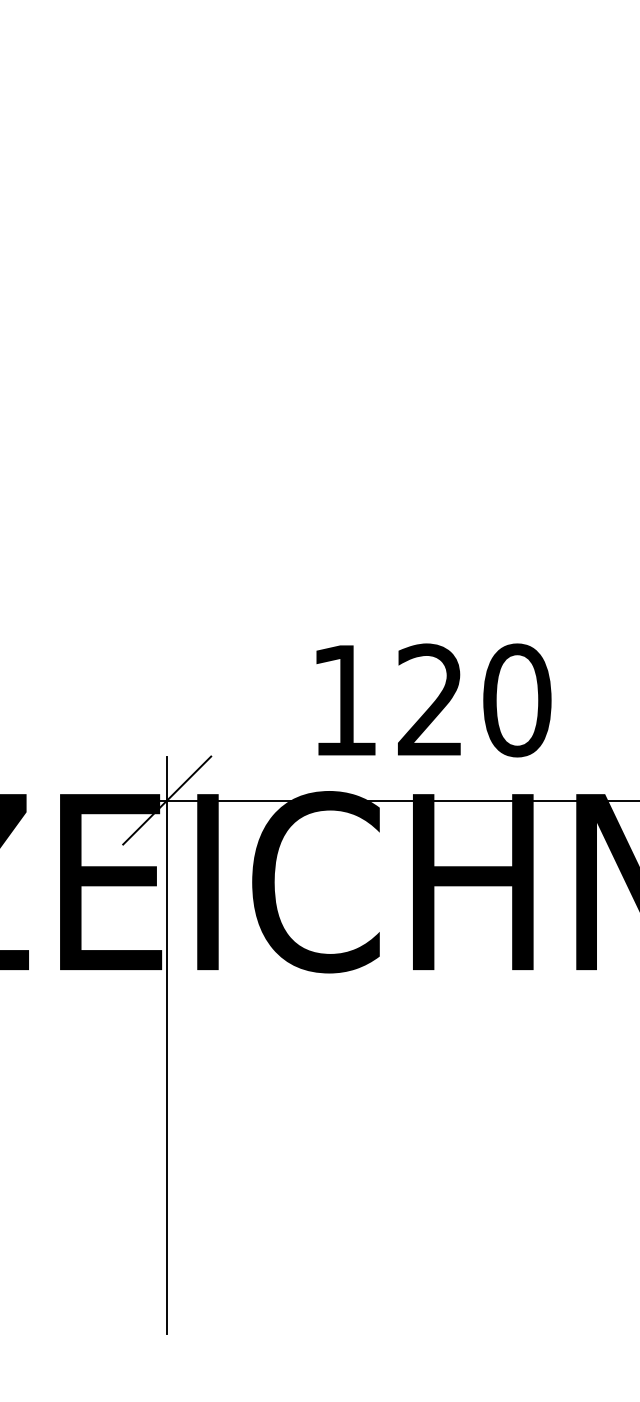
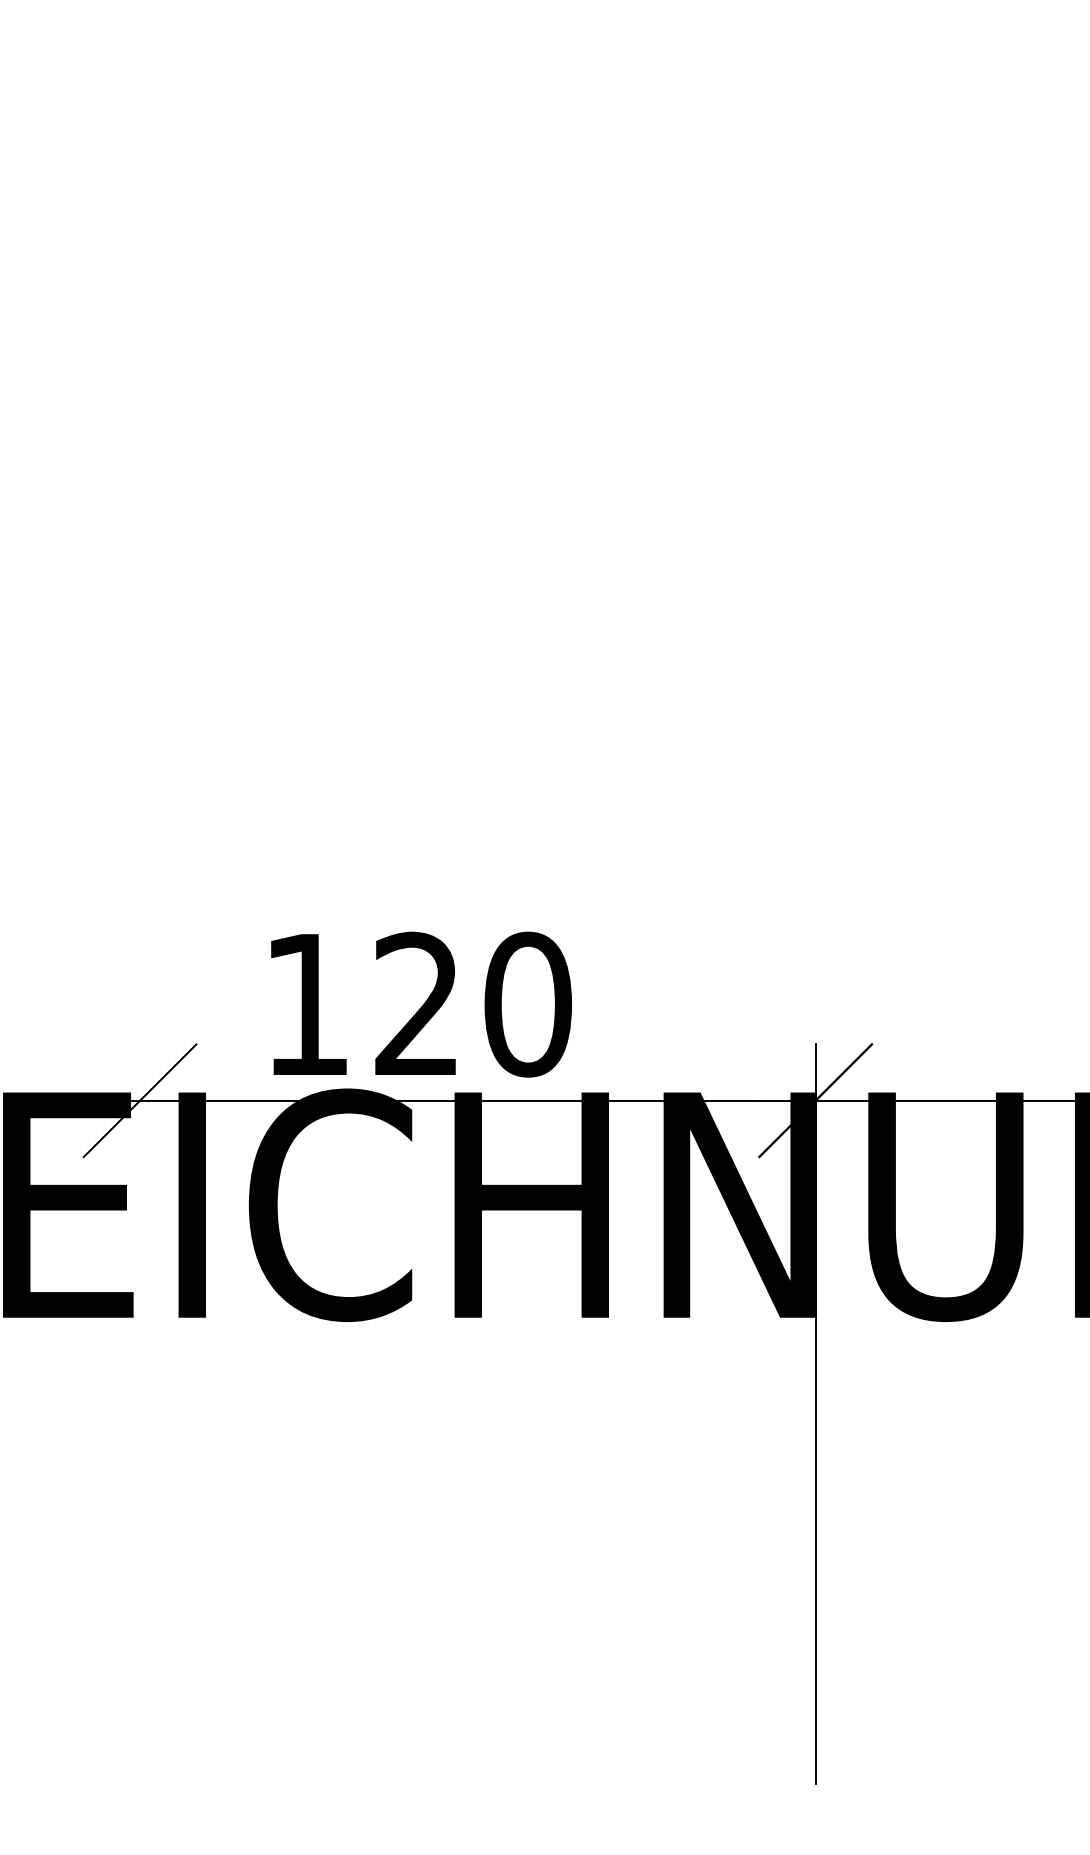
text: (433, 700) -> (421, 1004), moved
line: (167, 1044) -> (140, 1413), removed

